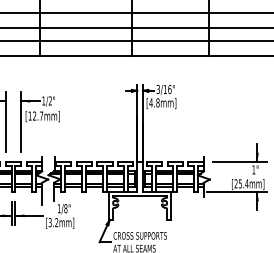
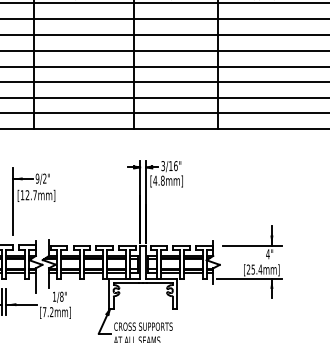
text: (43, 100) -> (37, 178), 1/2" -> 9/2"
text: (253, 170) -> (267, 254), 1" -> 4"
text: (50, 222) -> (44, 312), [3.2mm] -> [7.2mm]

